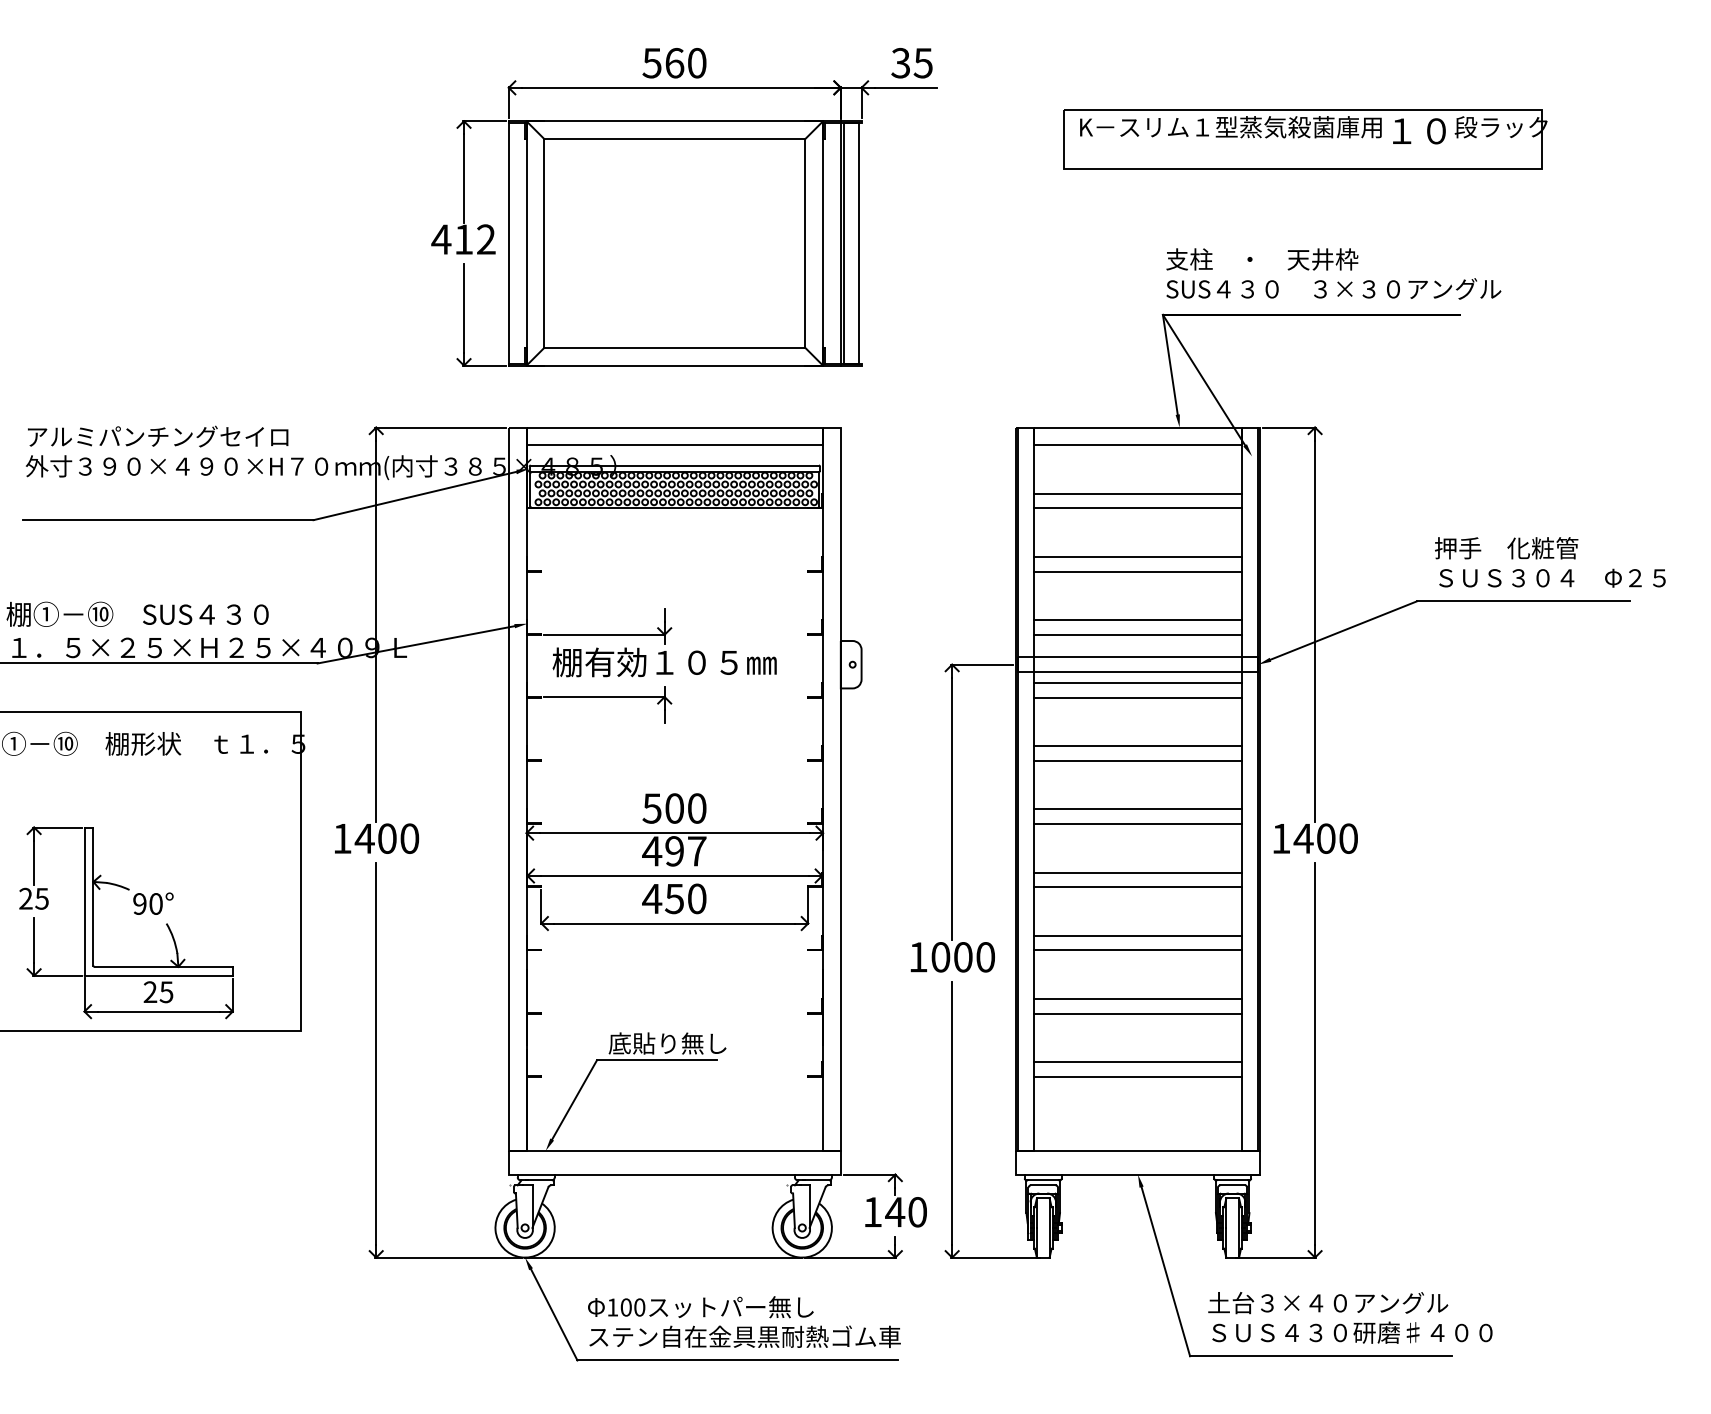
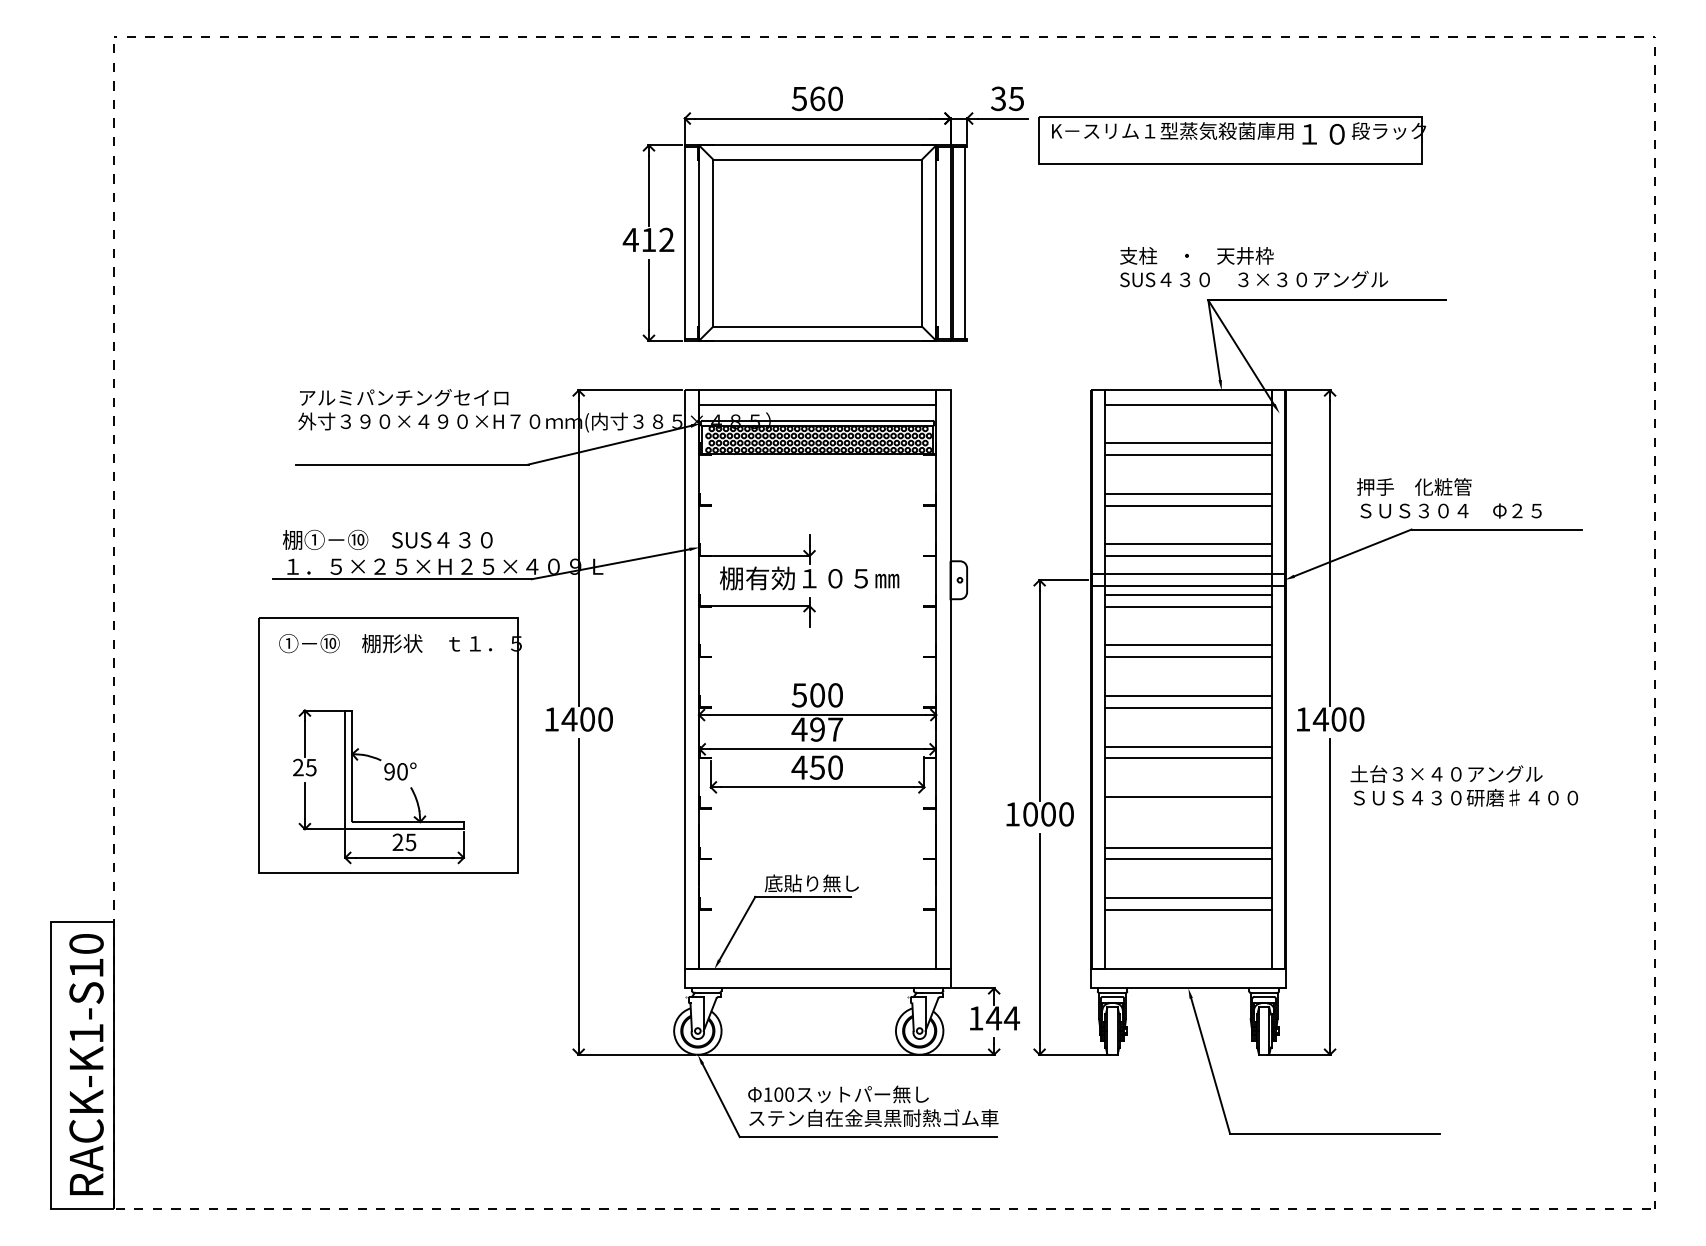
part: (1305, 139) -> (1232, 140), moved
text: (1334, 273) -> (1254, 267), moved
text: (1550, 562) -> (1449, 498), moved
line: (1136, 949) -> (1187, 808), removed
text: (917, 1212) -> (1011, 1018), 140 -> 144
text: (1350, 1317) -> (1464, 785), moved

